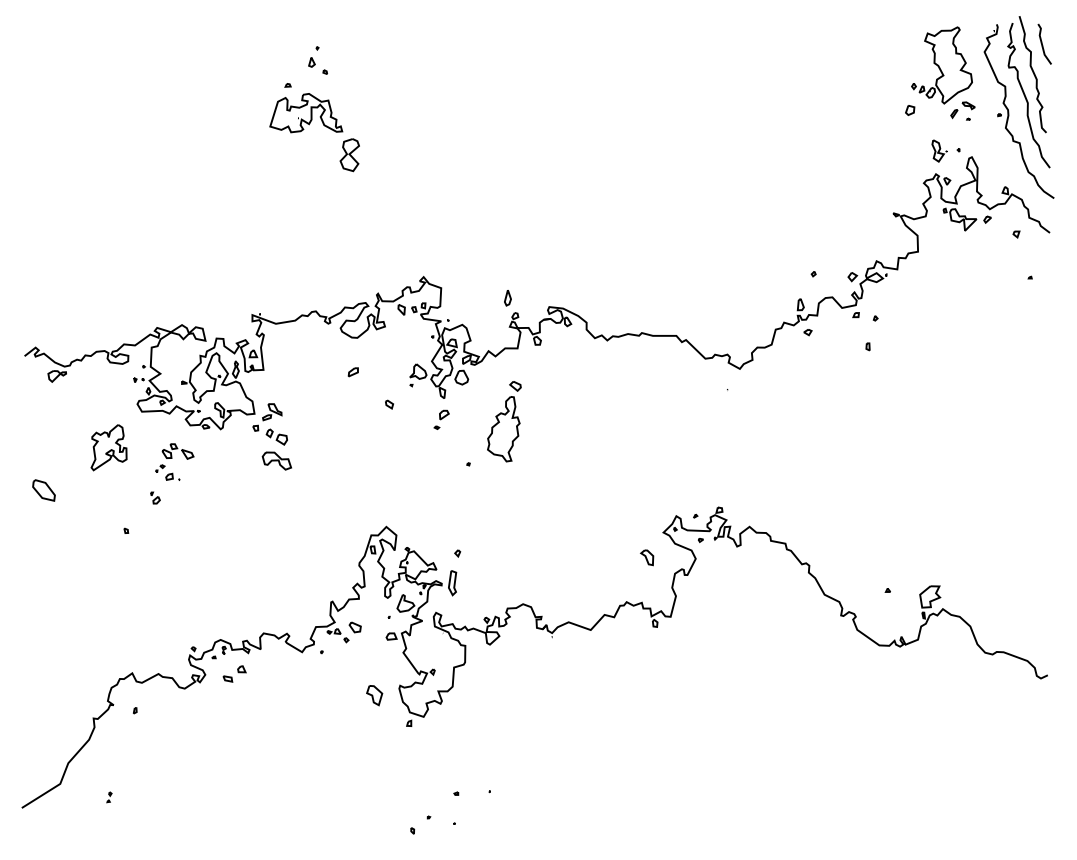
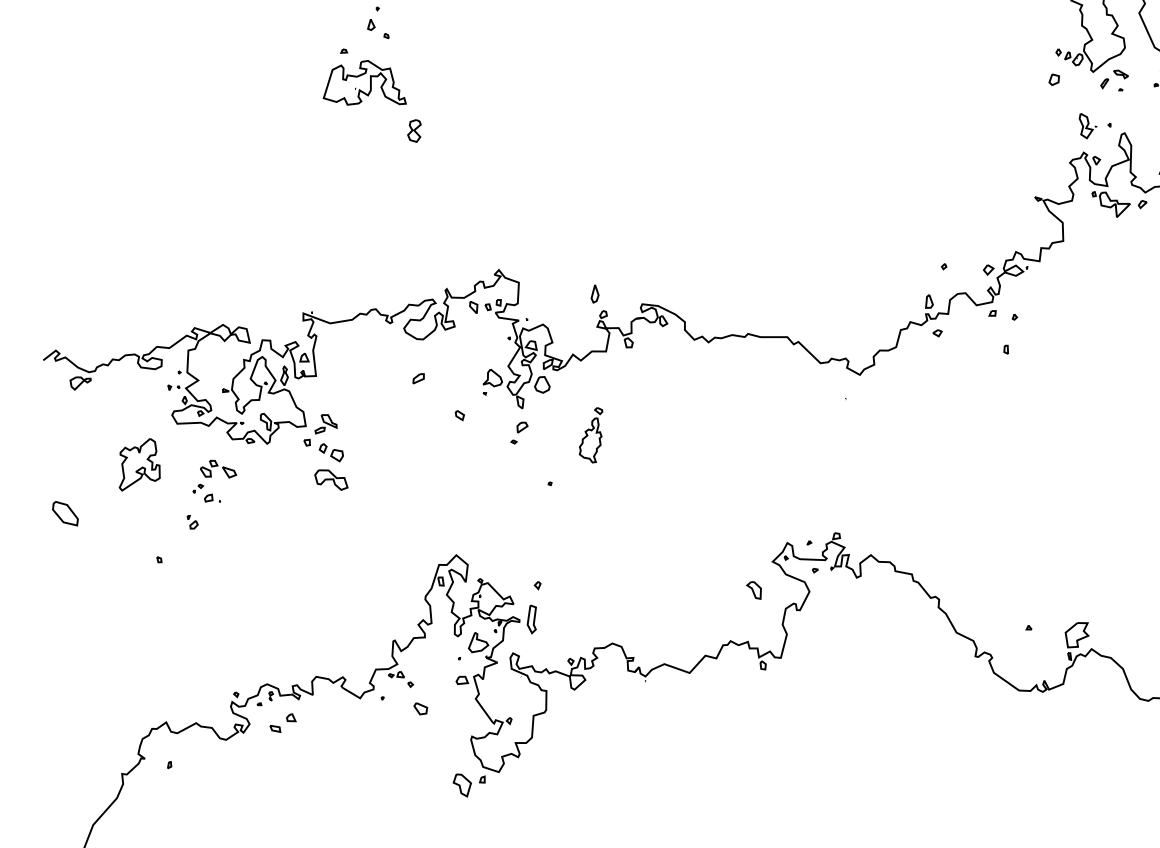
part: (349, 155) -> (414, 131), size x0.6
part: (504, 421) -> (591, 434), size x0.6
part: (354, 627) -> (419, 708), moved
part: (374, 695) -> (462, 785), moved

